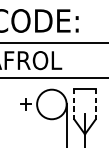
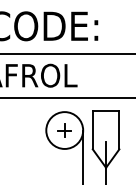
part: (26, 104) -> (64, 130), moved
line: (74, 104) -> (92, 130), dashed -> solid
line: (95, 104) -> (119, 130), dashed -> solid

